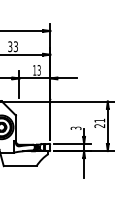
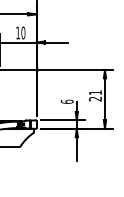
text: (38, 70) -> (22, 33), 13 -> 10
text: (75, 127) -> (66, 100), 3 -> 6

